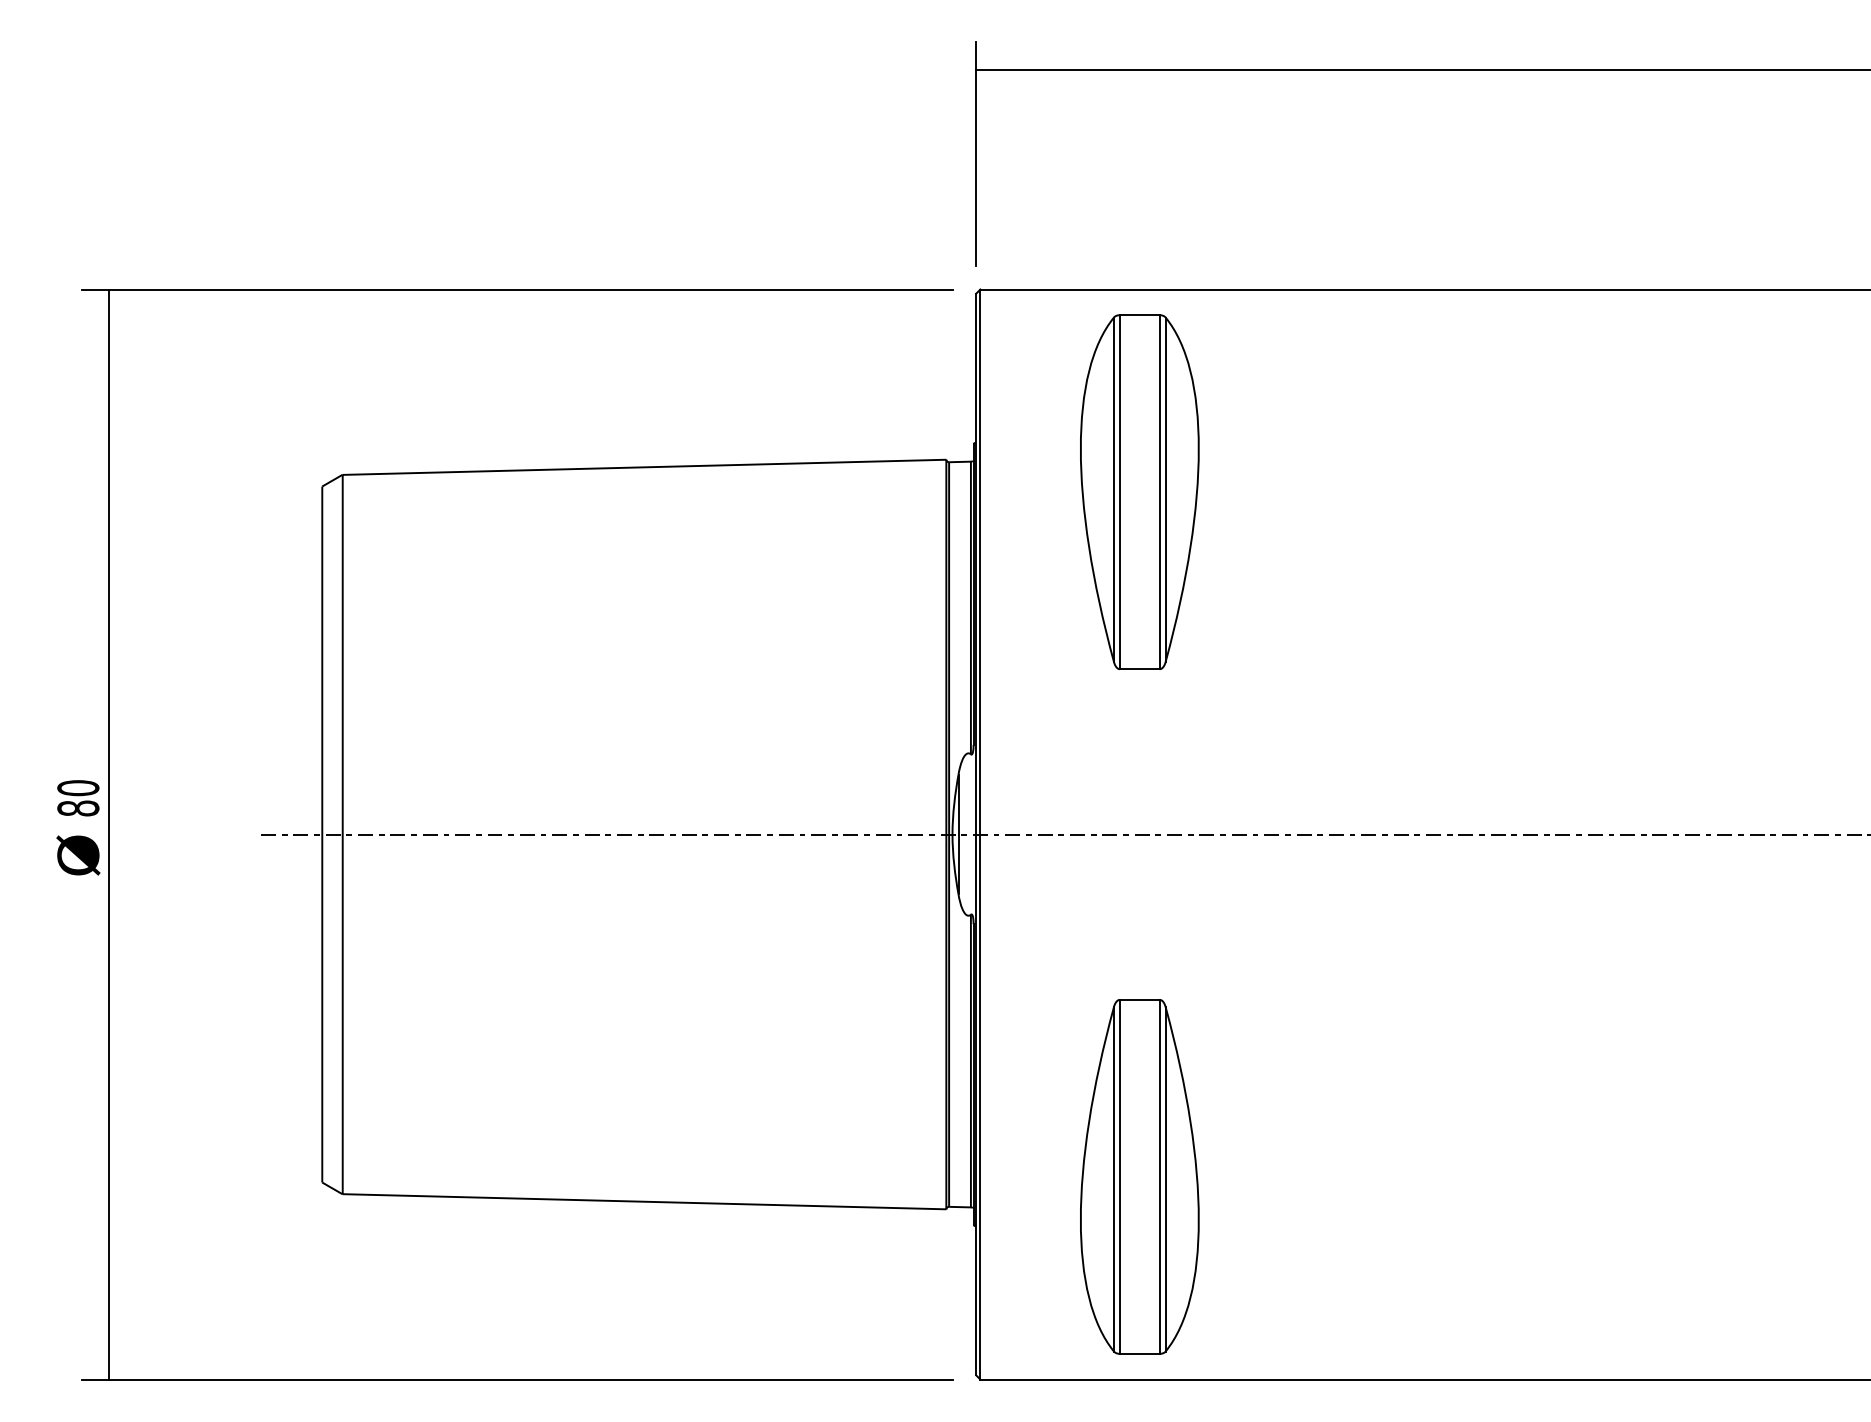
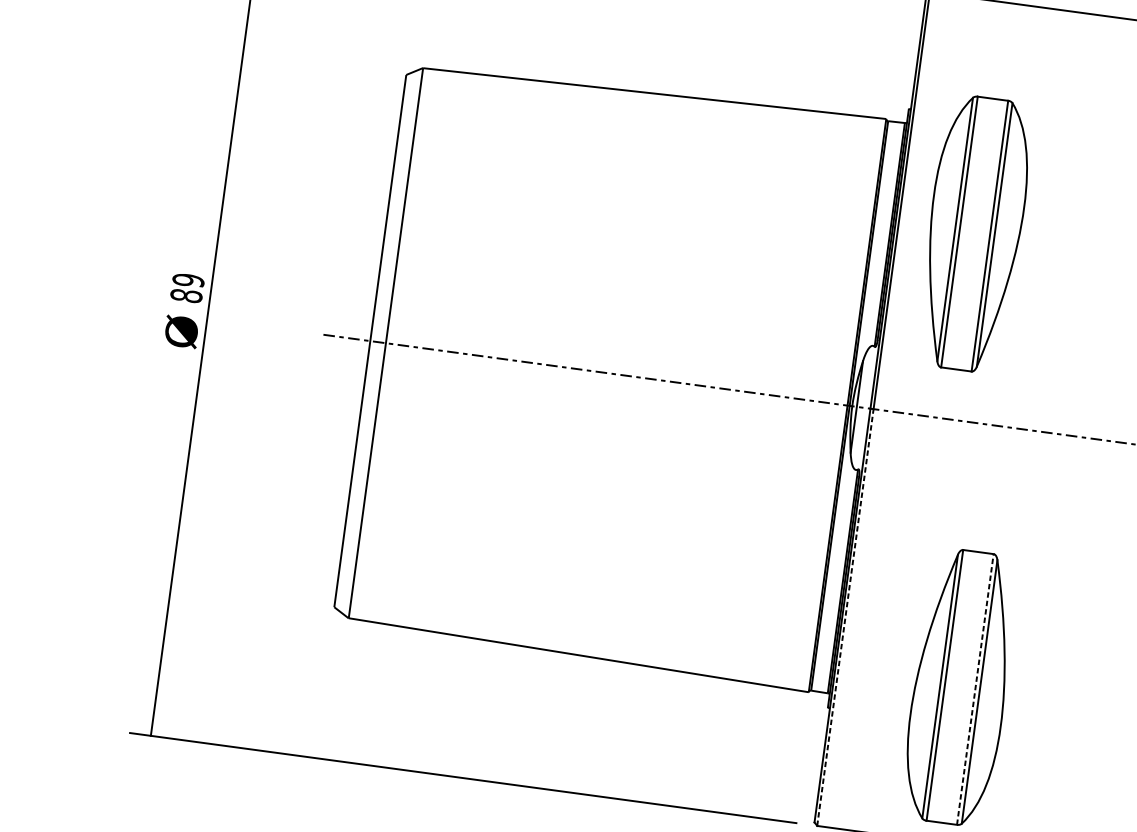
part: (1139, 492) -> (974, 234), moved
text: (78, 788) -> (188, 280), 80 -> 89
line: (980, 1107) -> (845, 617), solid -> dashed
line: (1159, 1176) -> (975, 689), solid -> dashed

